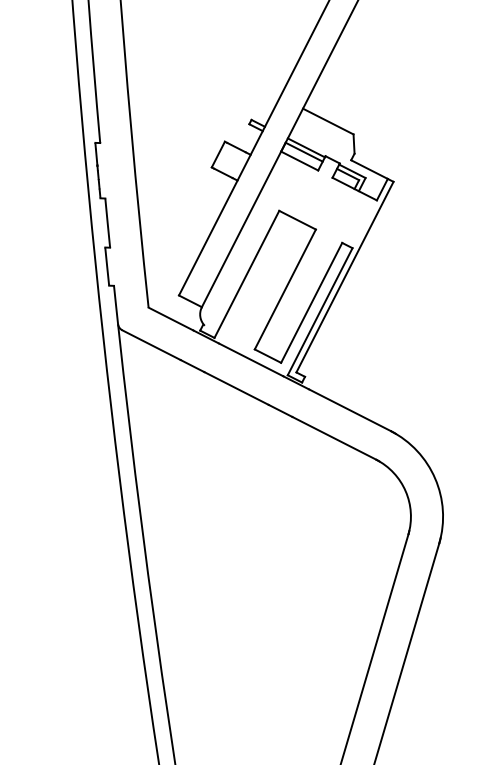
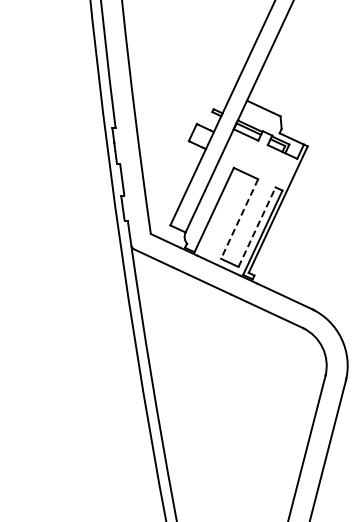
line: (285, 290) -> (239, 219), solid -> dashed
line: (312, 303) -> (257, 227), solid -> dashed

